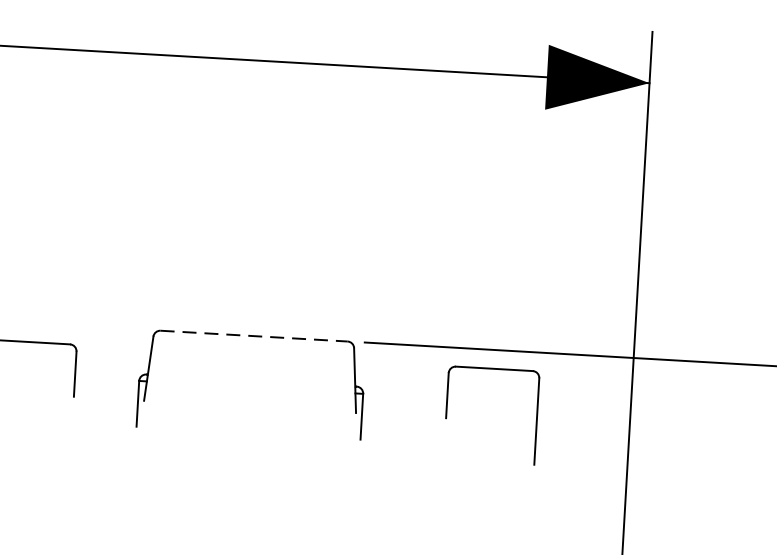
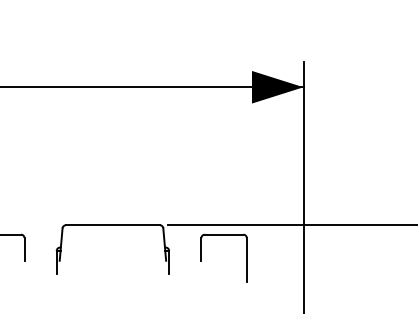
line: (253, 336) -> (112, 225), dashed -> solid
part: (493, 370) -> (223, 235), moved

